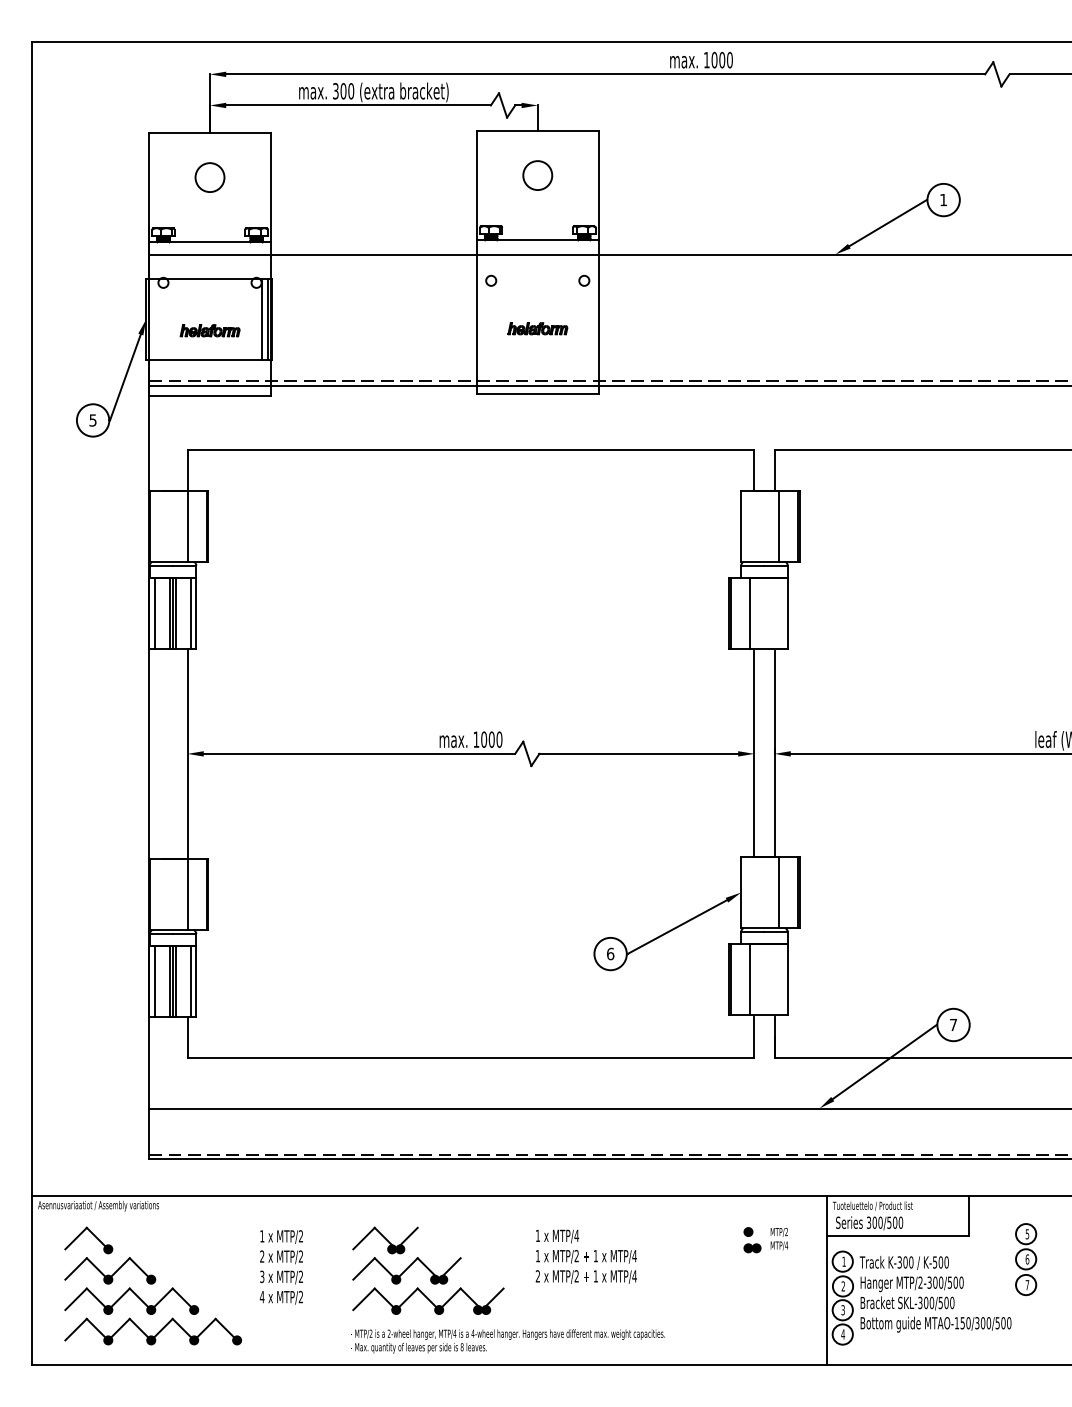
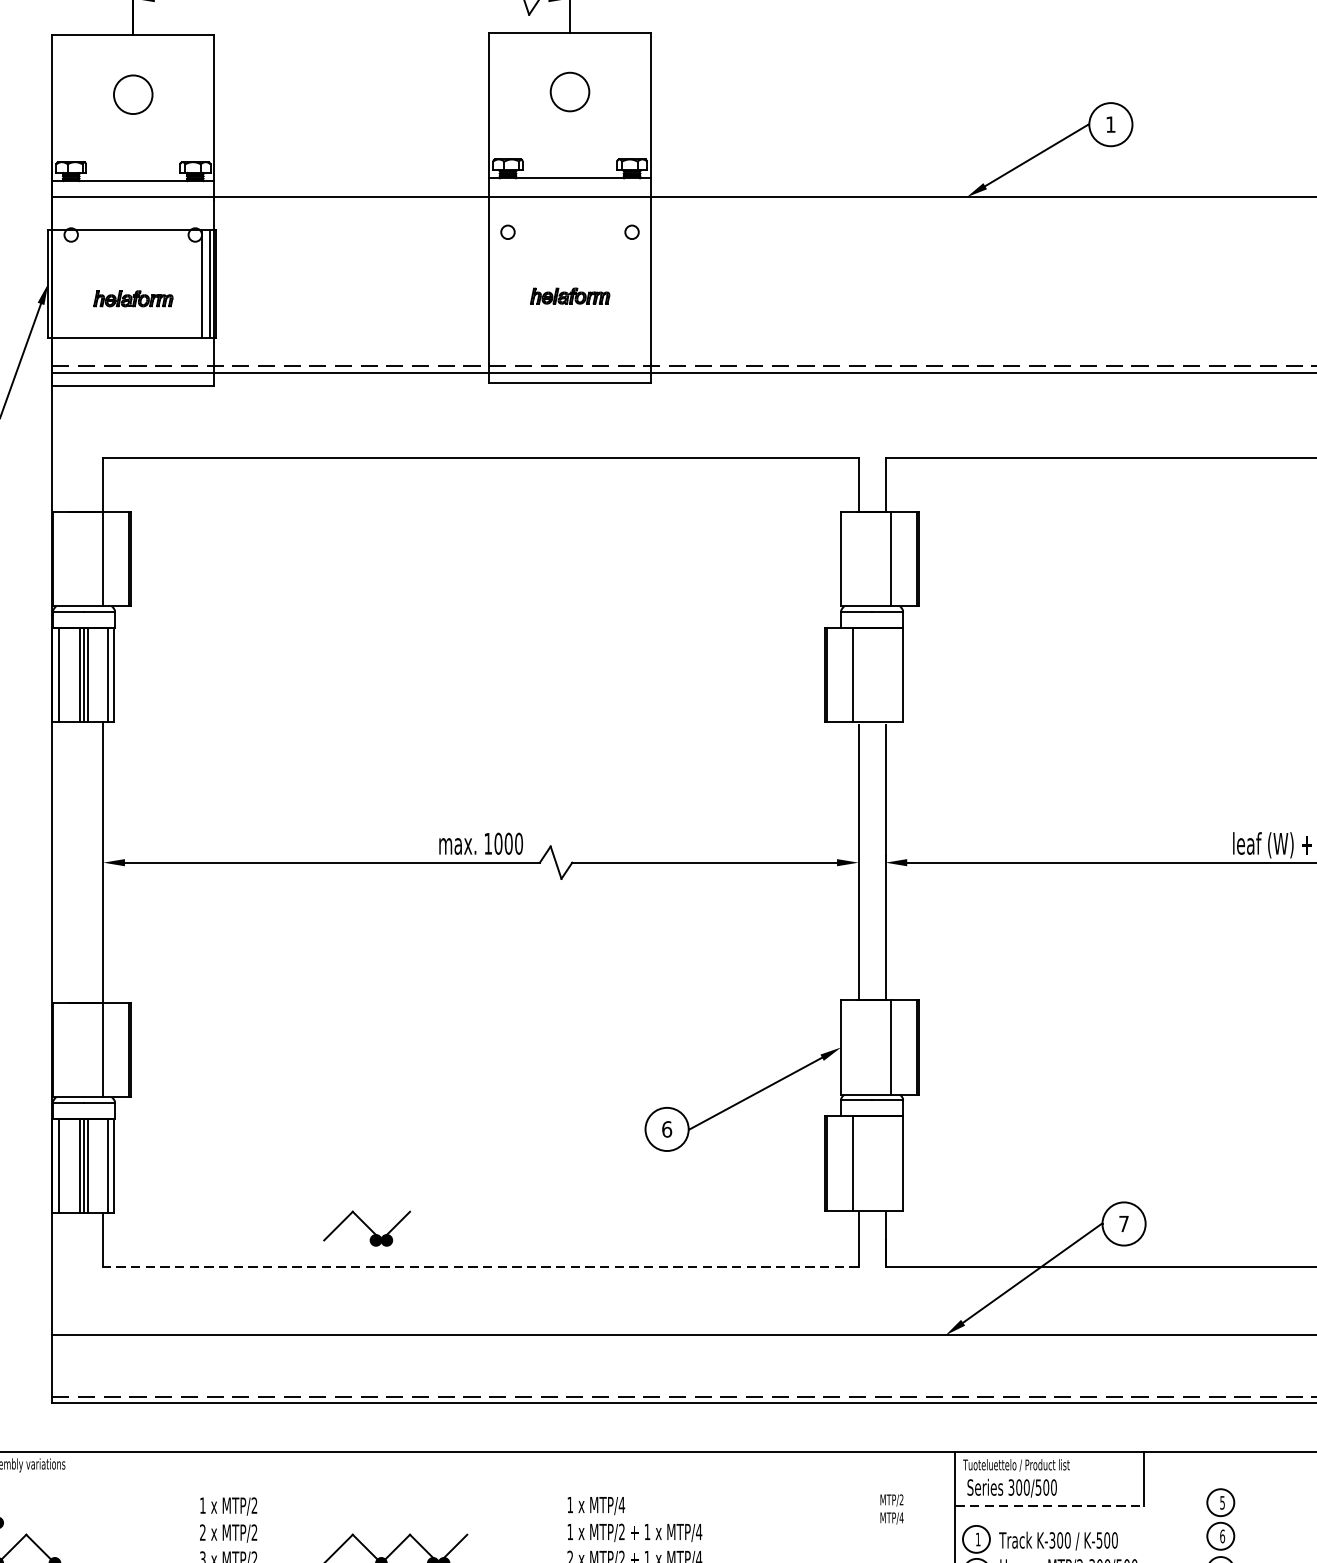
line: (470, 1057) -> (480, 1267), solid -> dashed
line: (897, 1236) -> (1049, 1505), solid -> dashed
part: (385, 1240) -> (367, 1228), moved
part: (752, 1240) -> (856, 1511), removed

